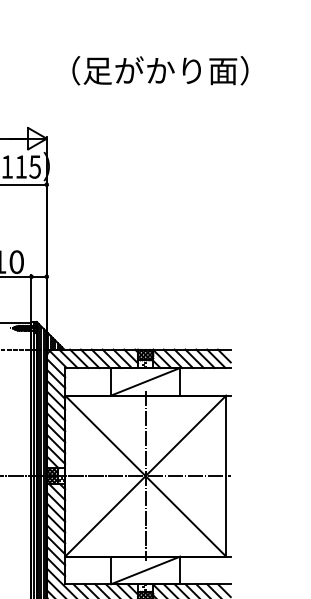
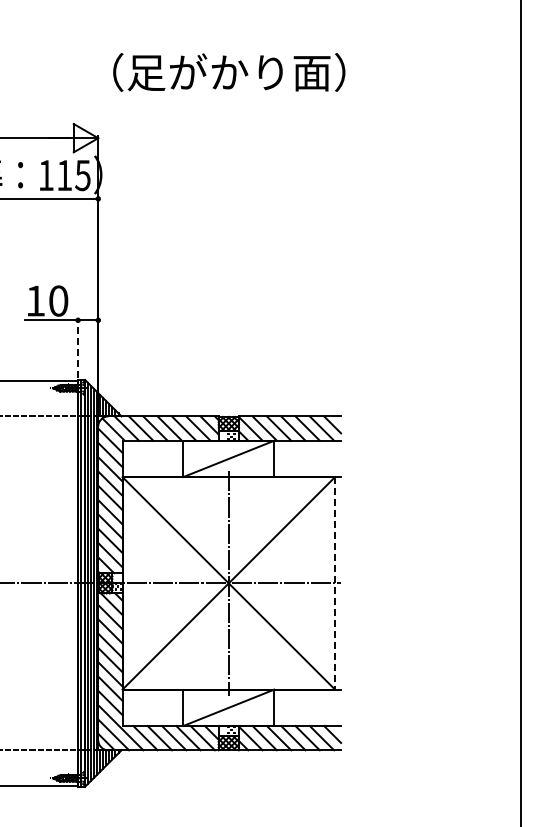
text: (160, 70) -> (229, 72), moved
line: (31, 297) -> (78, 347), solid -> dashed
line: (226, 476) -> (335, 583), solid -> dashed

